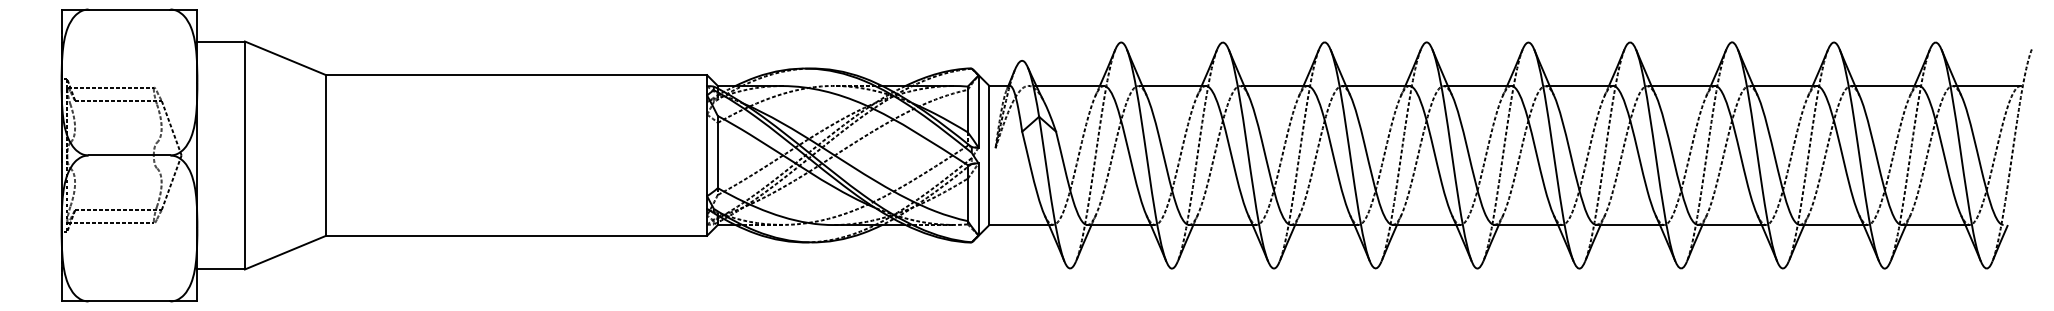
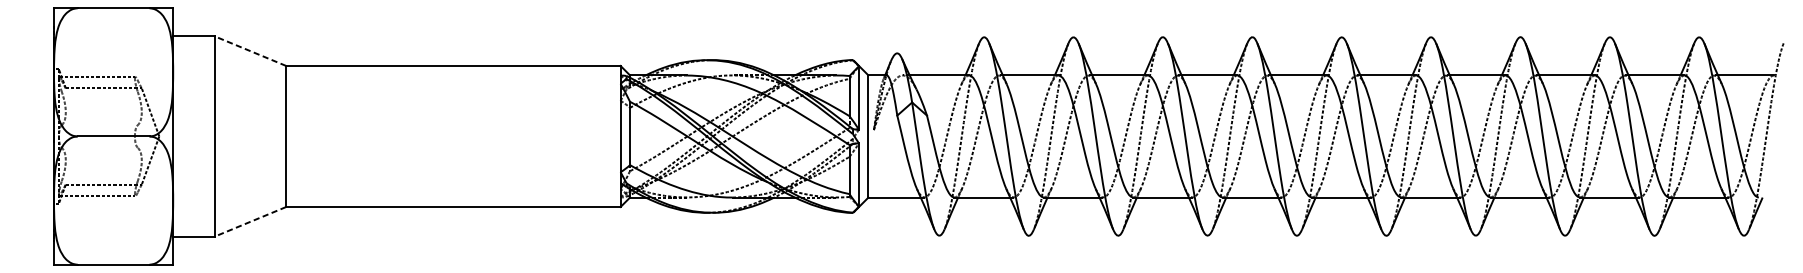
line: (285, 58) -> (250, 51), solid -> dashed
line: (285, 252) -> (250, 221), solid -> dashed

